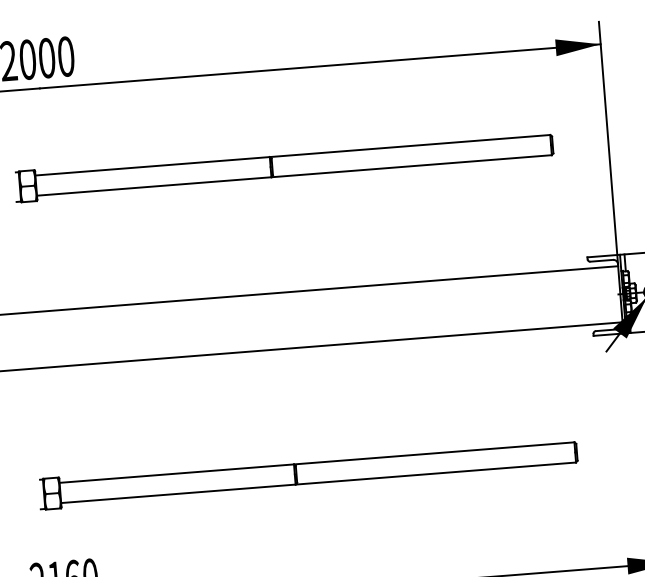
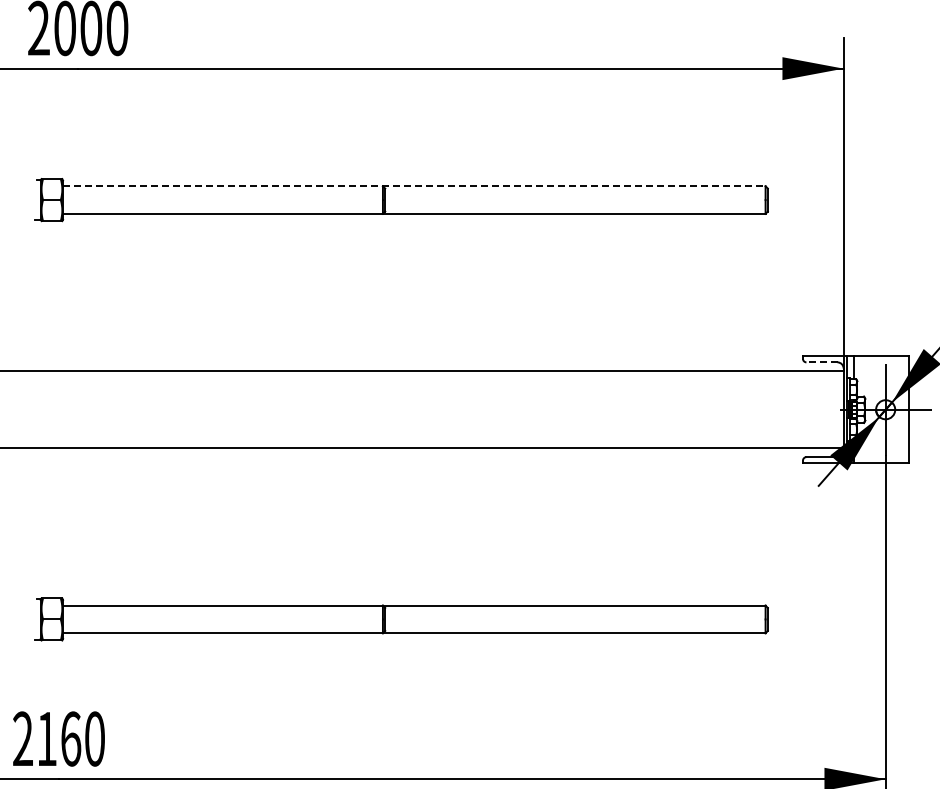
line: (292, 155) -> (414, 186), solid -> dashed
line: (601, 260) -> (821, 362), solid -> dashed

